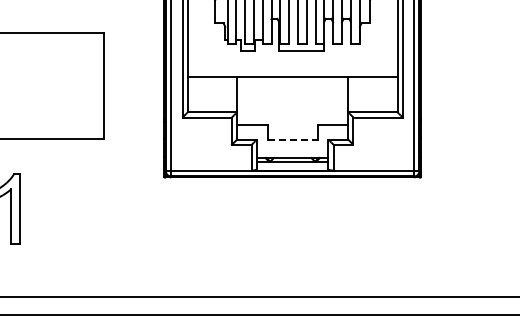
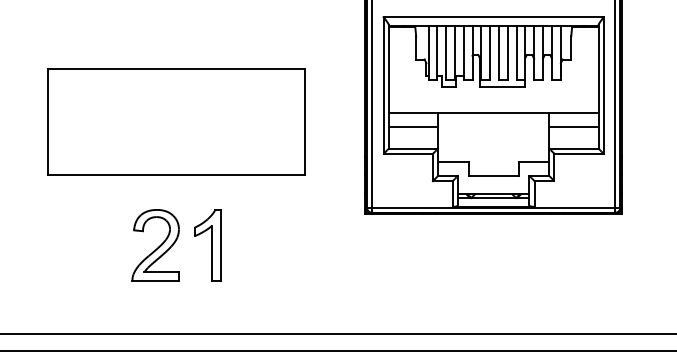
line: (212, 90) -> (413, 126), added
line: (372, 90) -> (573, 126), added
line: (293, 139) -> (494, 175), dashed -> solid

